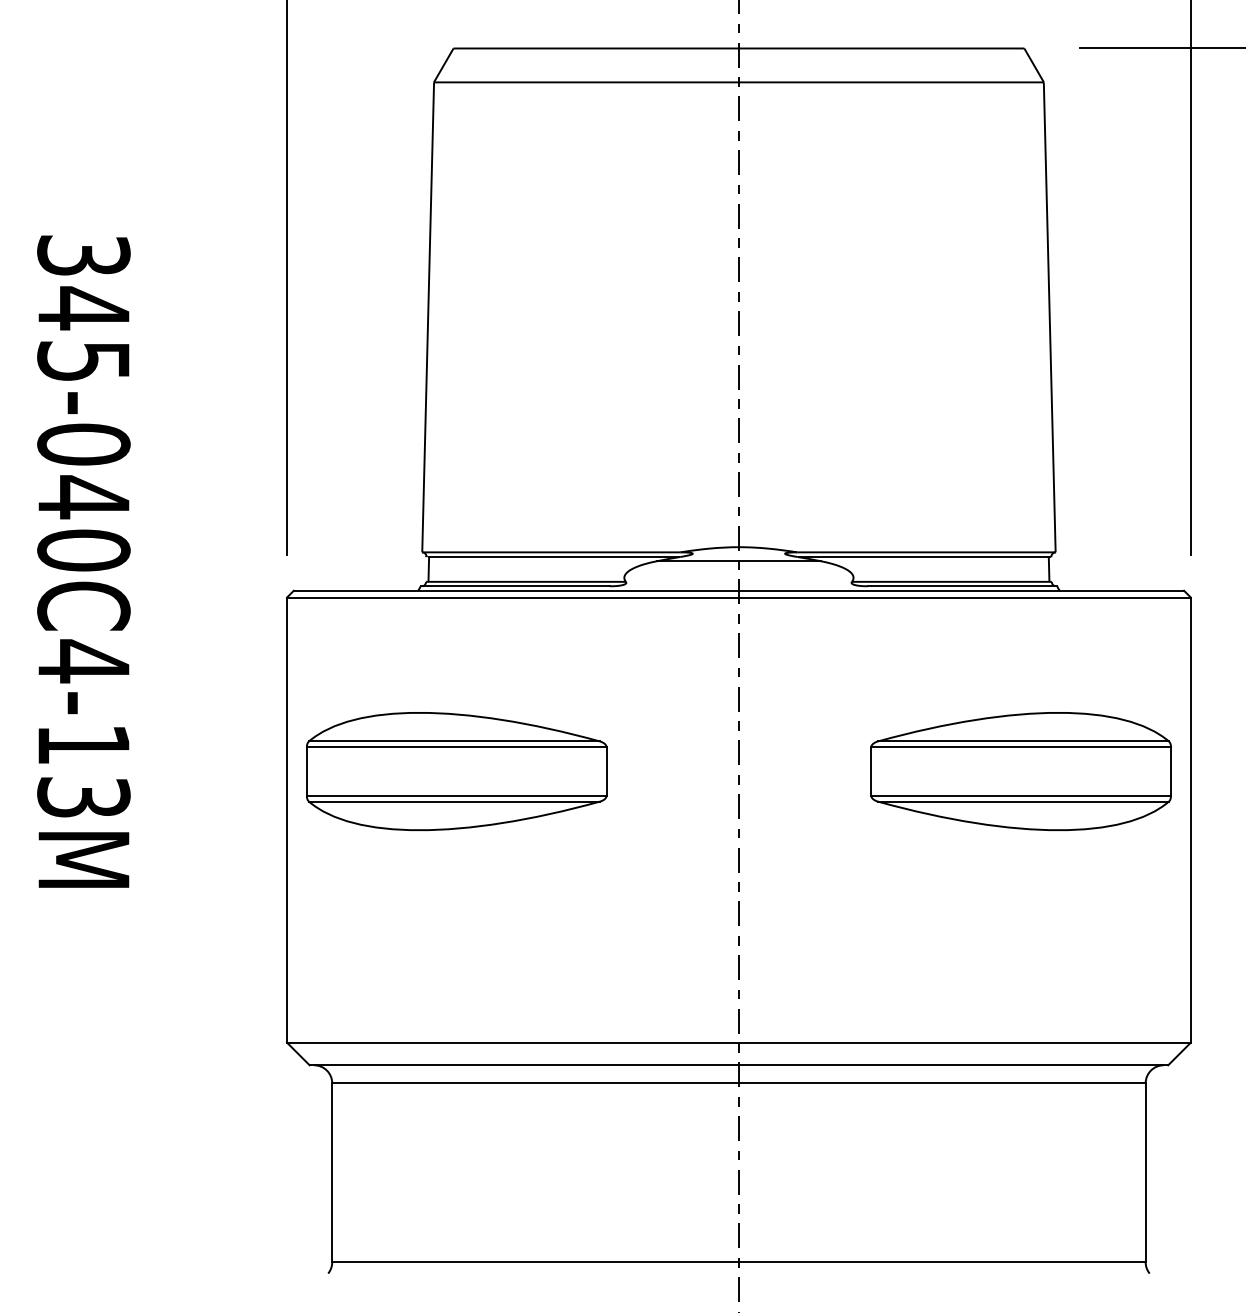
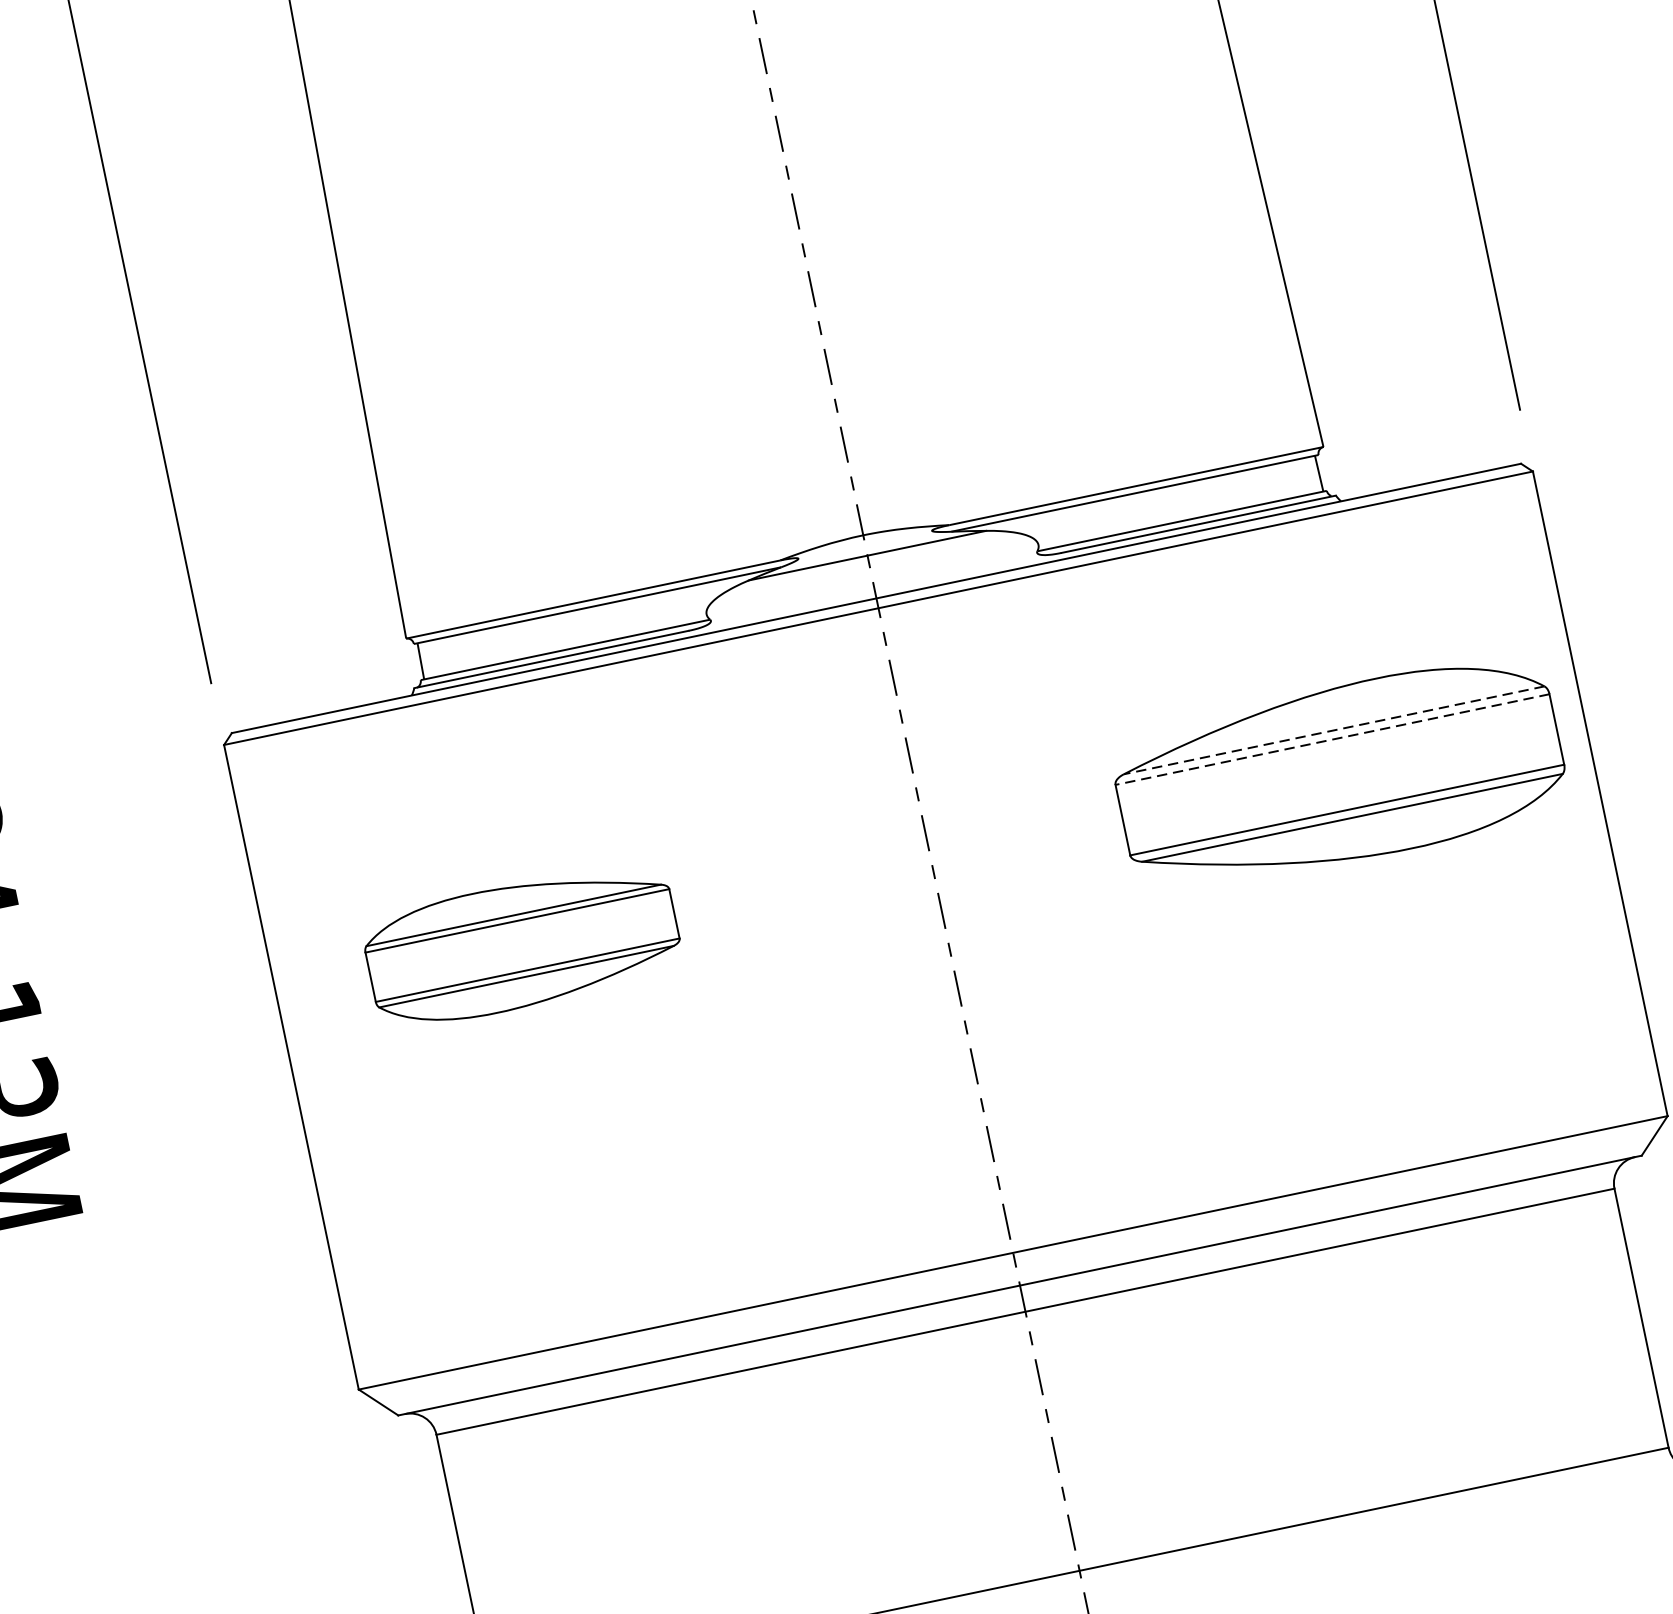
line: (1023, 741) -> (1334, 730), solid -> dashed
line: (1021, 747) -> (1333, 739), solid -> dashed
part: (456, 771) -> (522, 945), size x0.7

